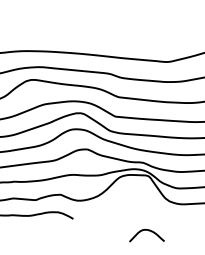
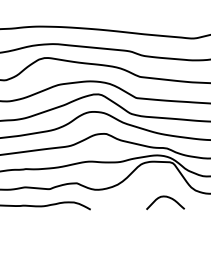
curve: (148, 231) -> (167, 198), moved

